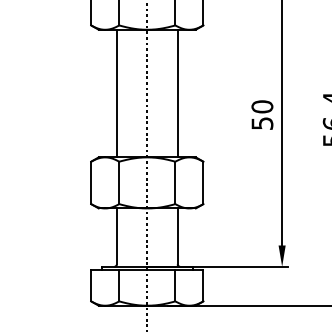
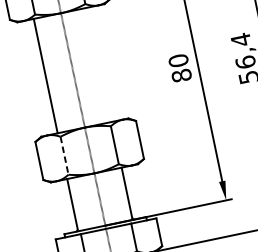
line: (177, 93) -> (100, 64), removed
text: (262, 123) -> (181, 75), 50 -> 80
line: (119, 183) -> (64, 156), solid -> dashed

